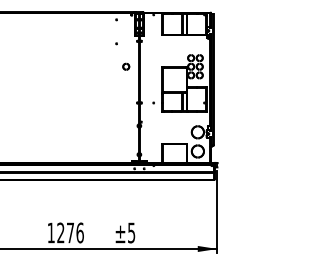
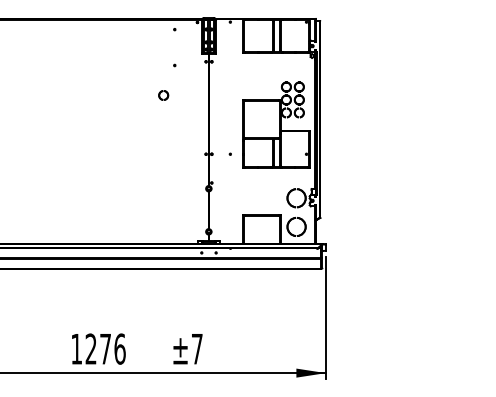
part: (126, 66) -> (164, 95), moved
text: (131, 232) -> (197, 348), ±5 -> ±7

